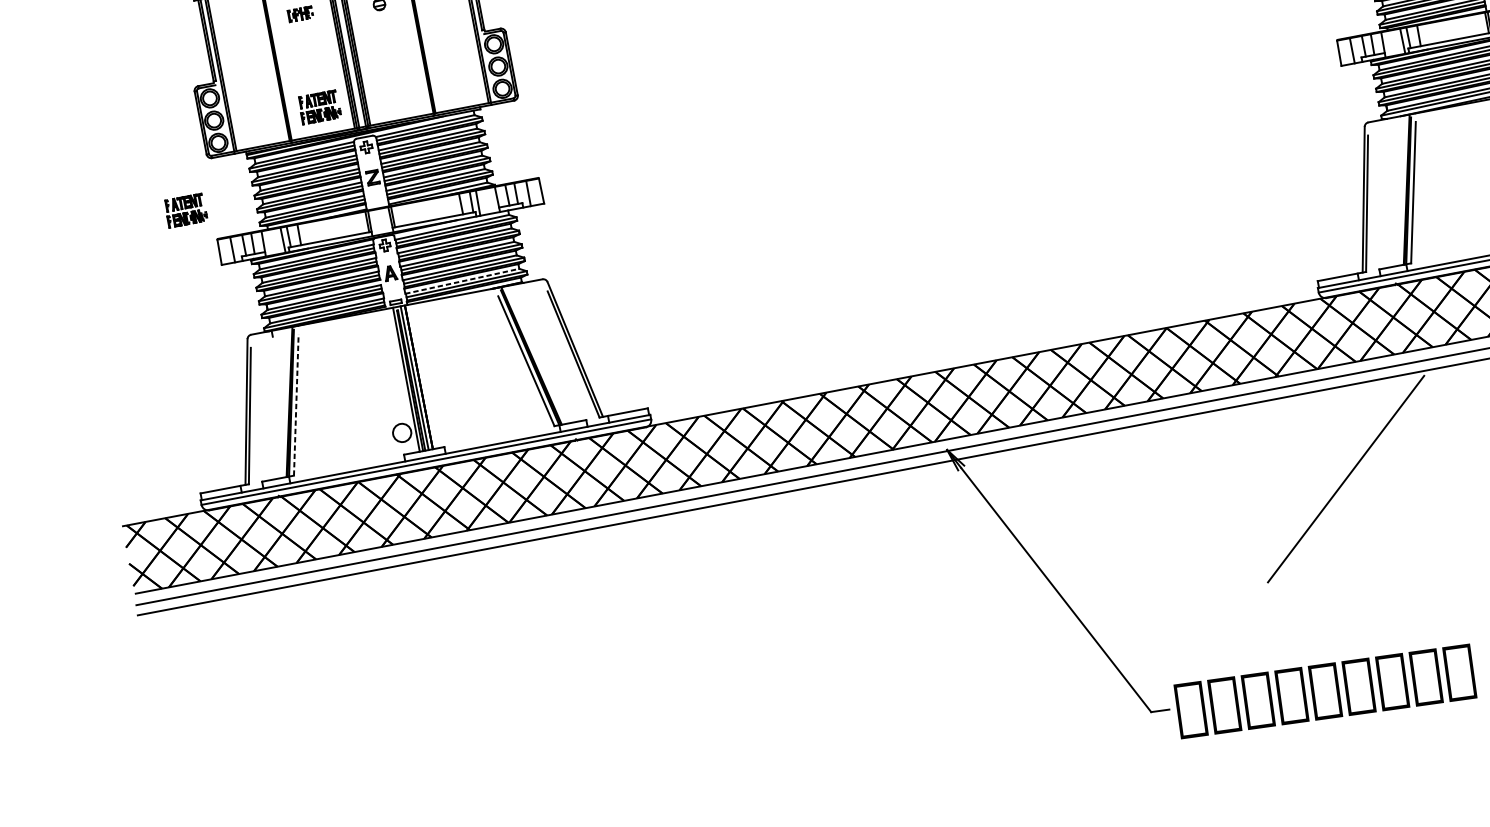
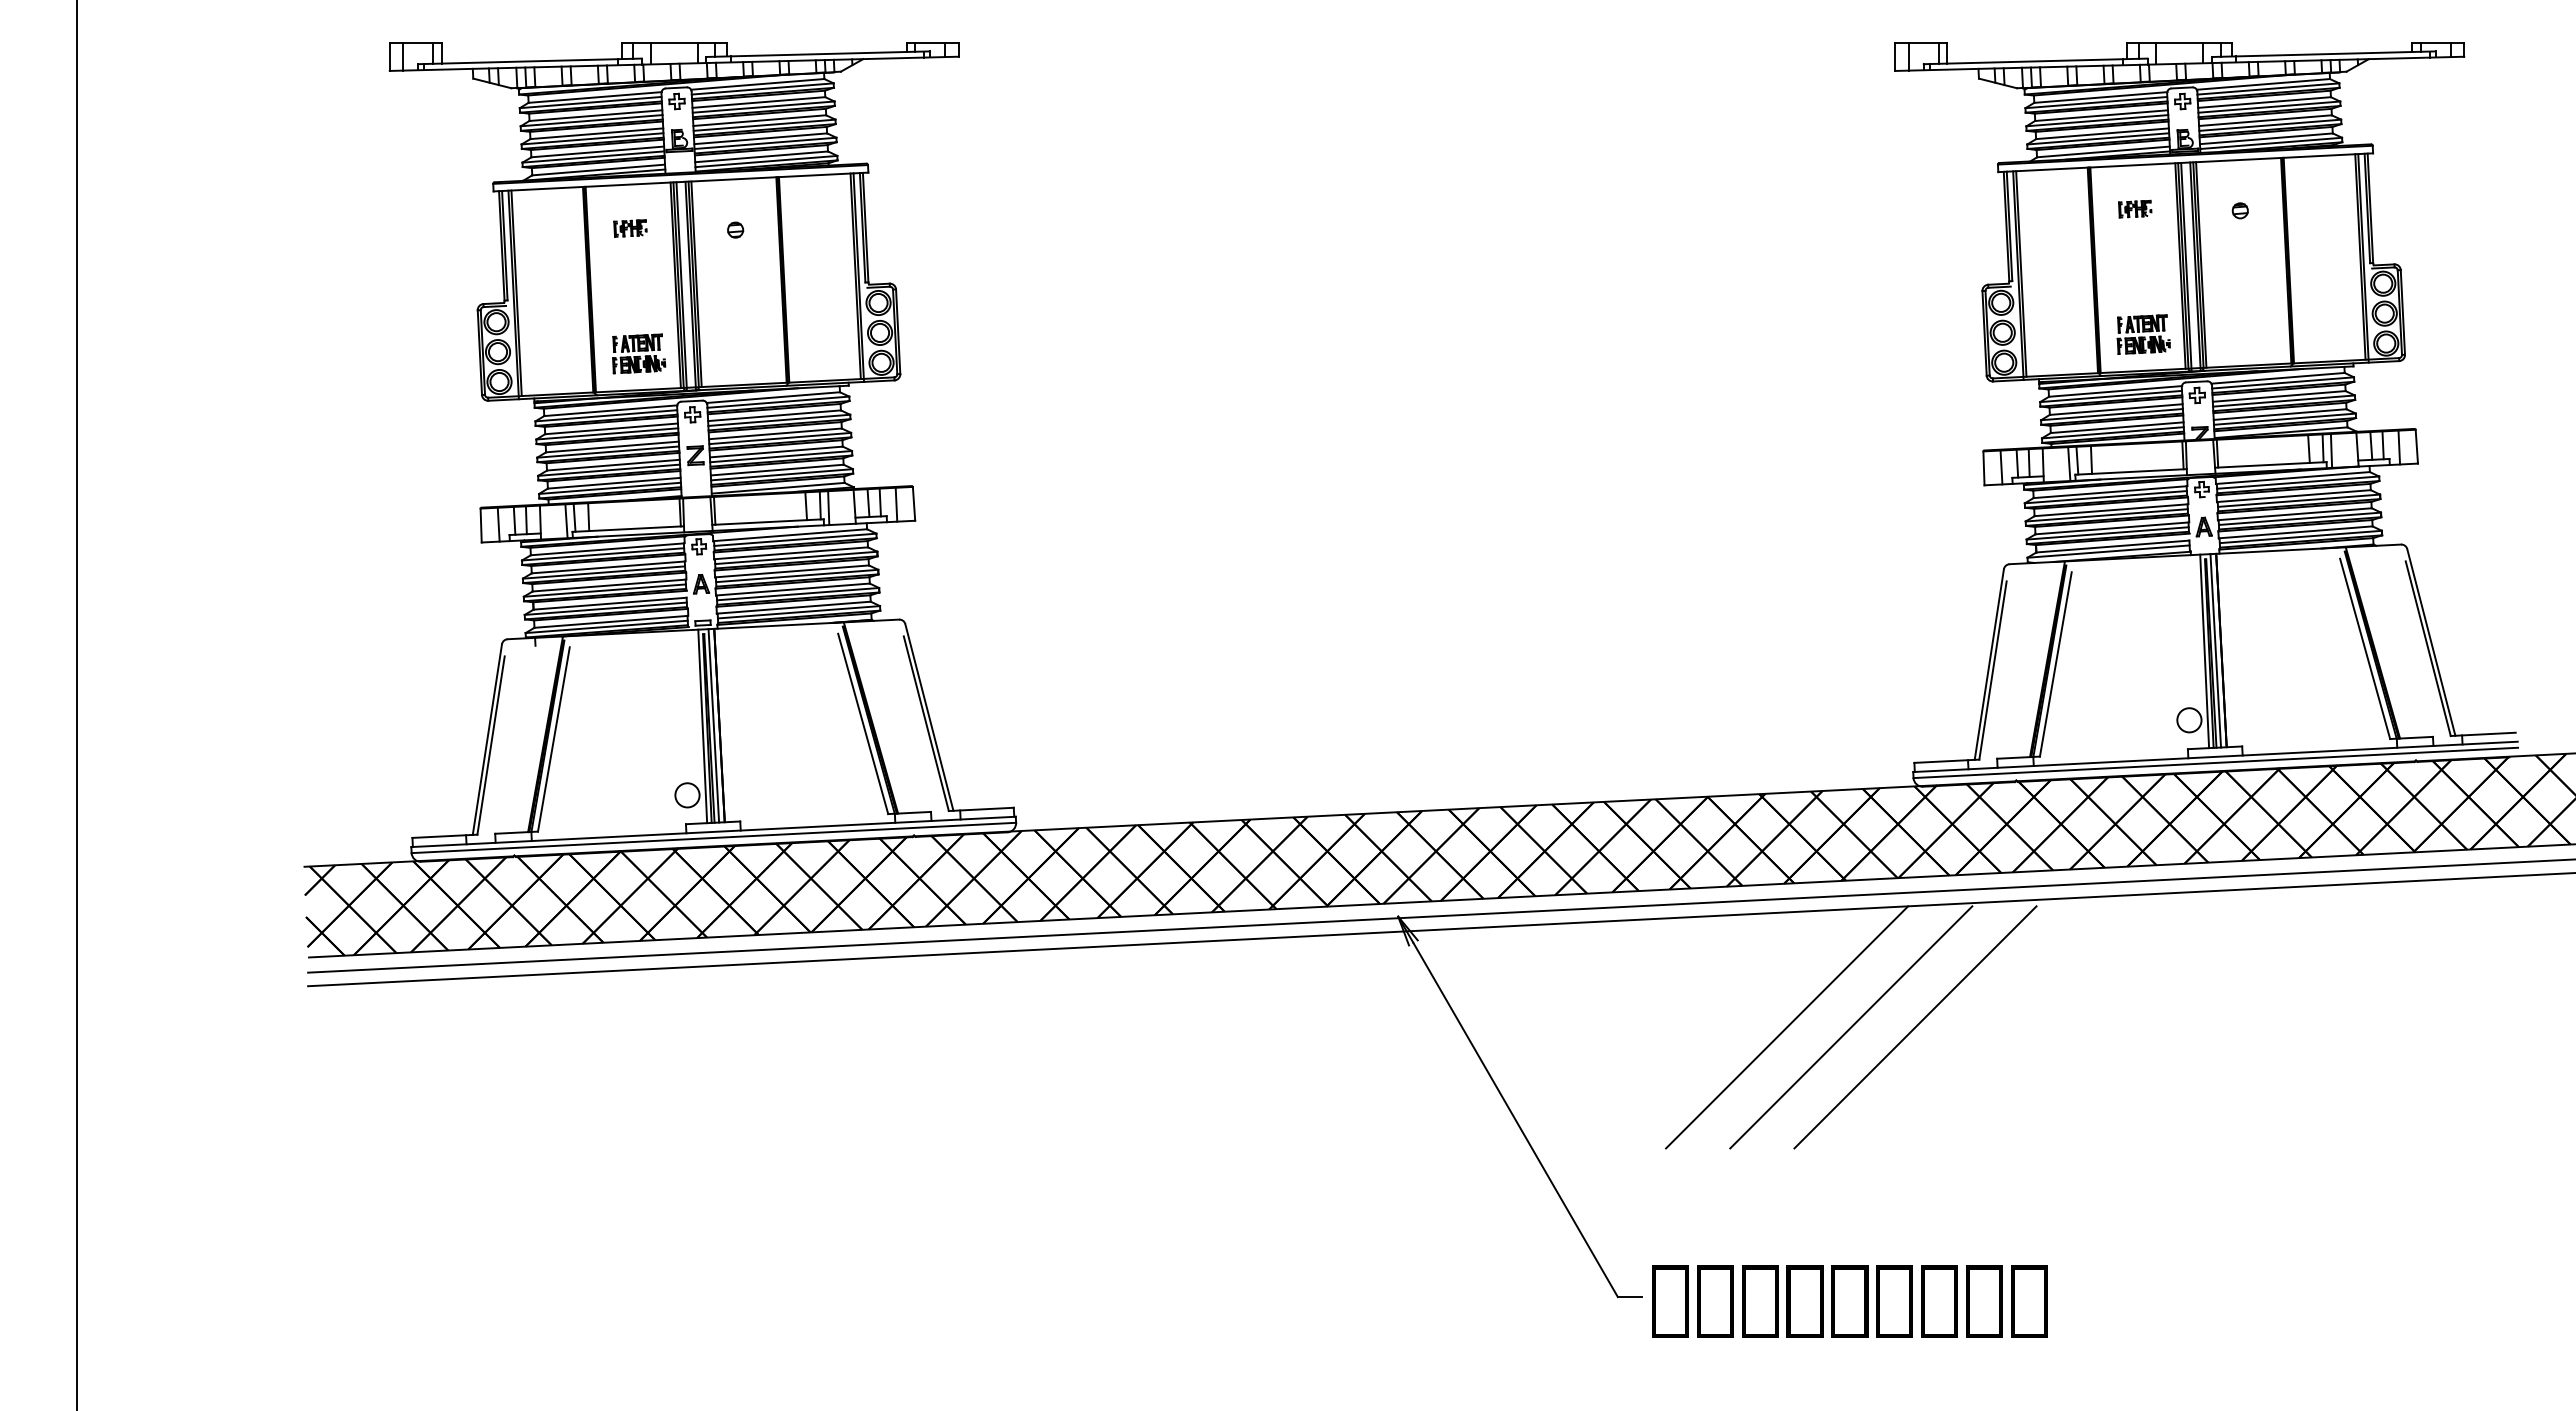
part: (186, 210) -> (445, 464), removed
line: (462, 281) -> (794, 607), dashed -> solid
line: (296, 405) -> (553, 739), dashed -> solid
line: (1298, 485) -> (1851, 1027), added
line: (1250, 492) -> (1787, 1027), added

